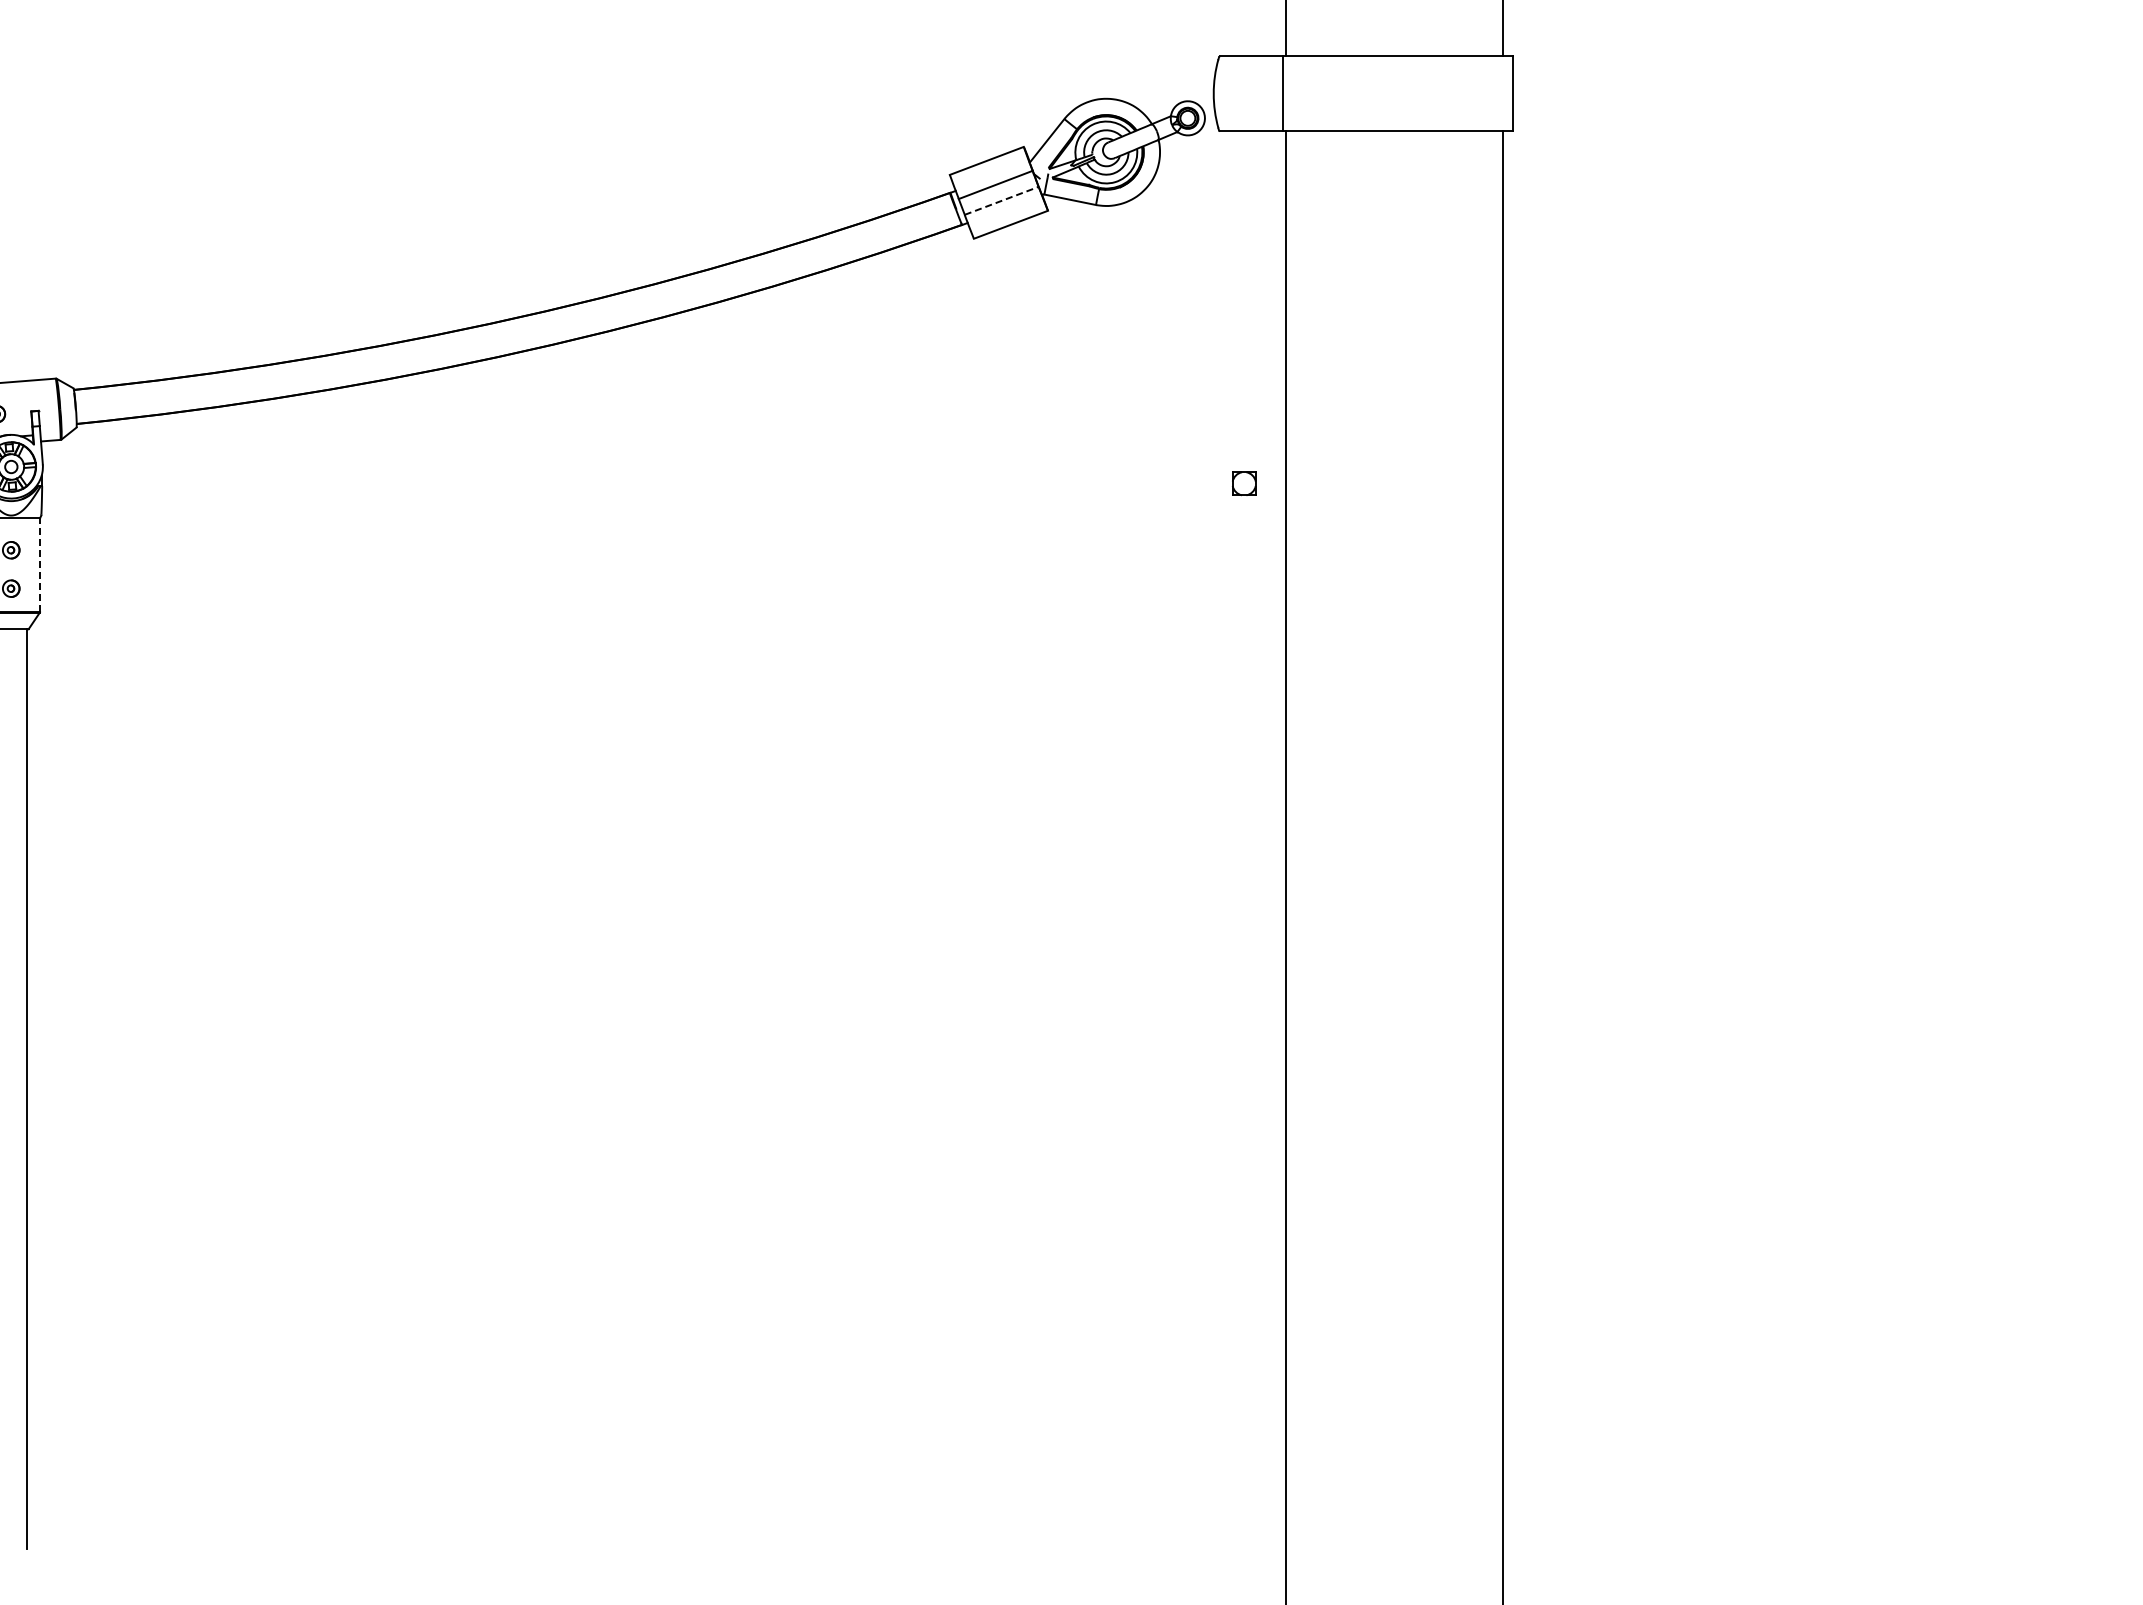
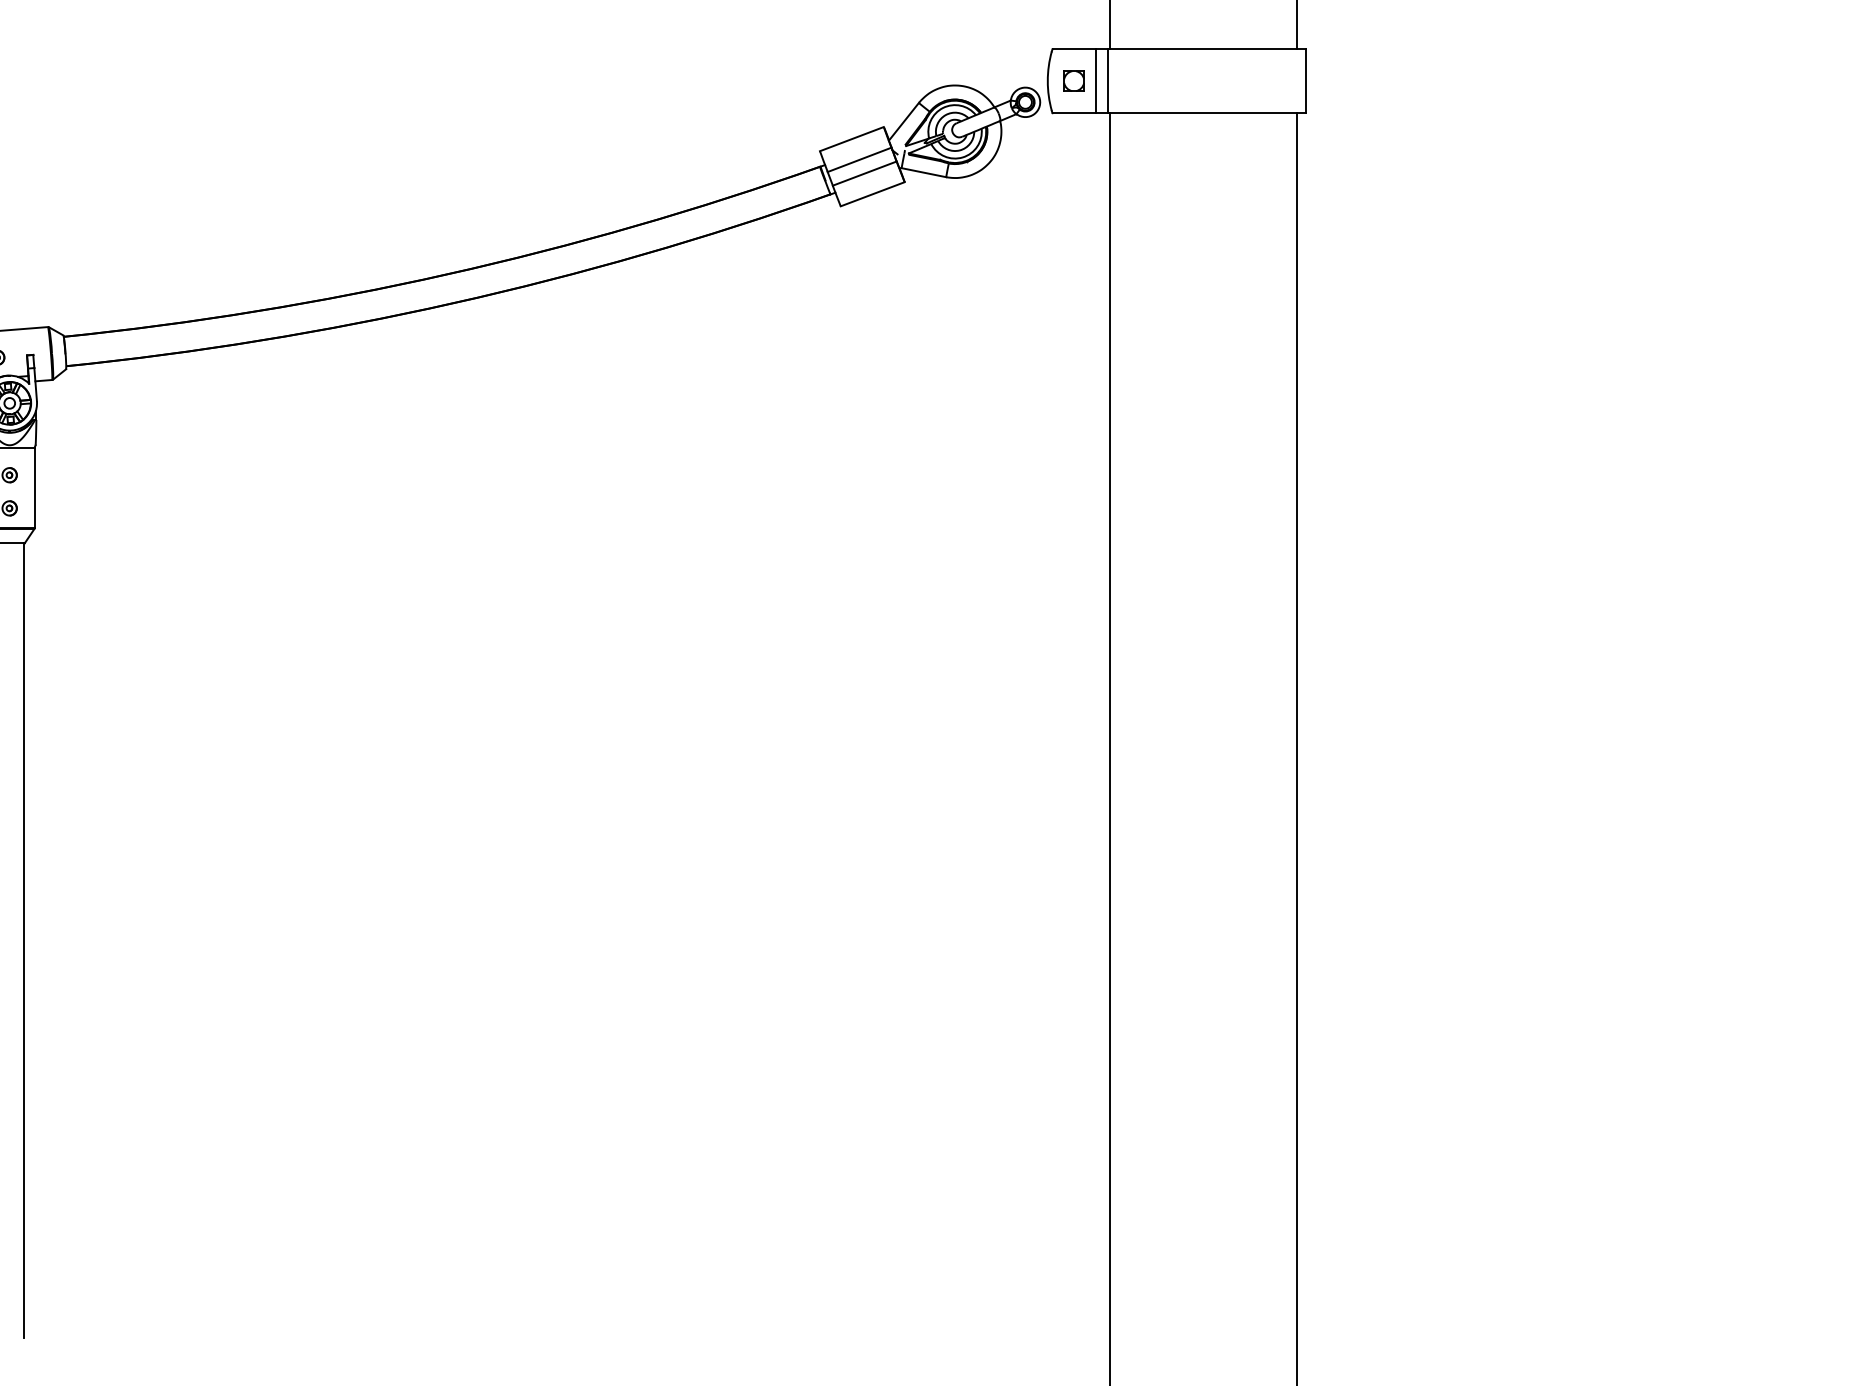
line: (1269, 93) -> (1095, 80), added
line: (1002, 200) -> (865, 173), dashed -> solid
part: (1244, 483) -> (1074, 80), moved
line: (40, 564) -> (34, 487), dashed -> solid

